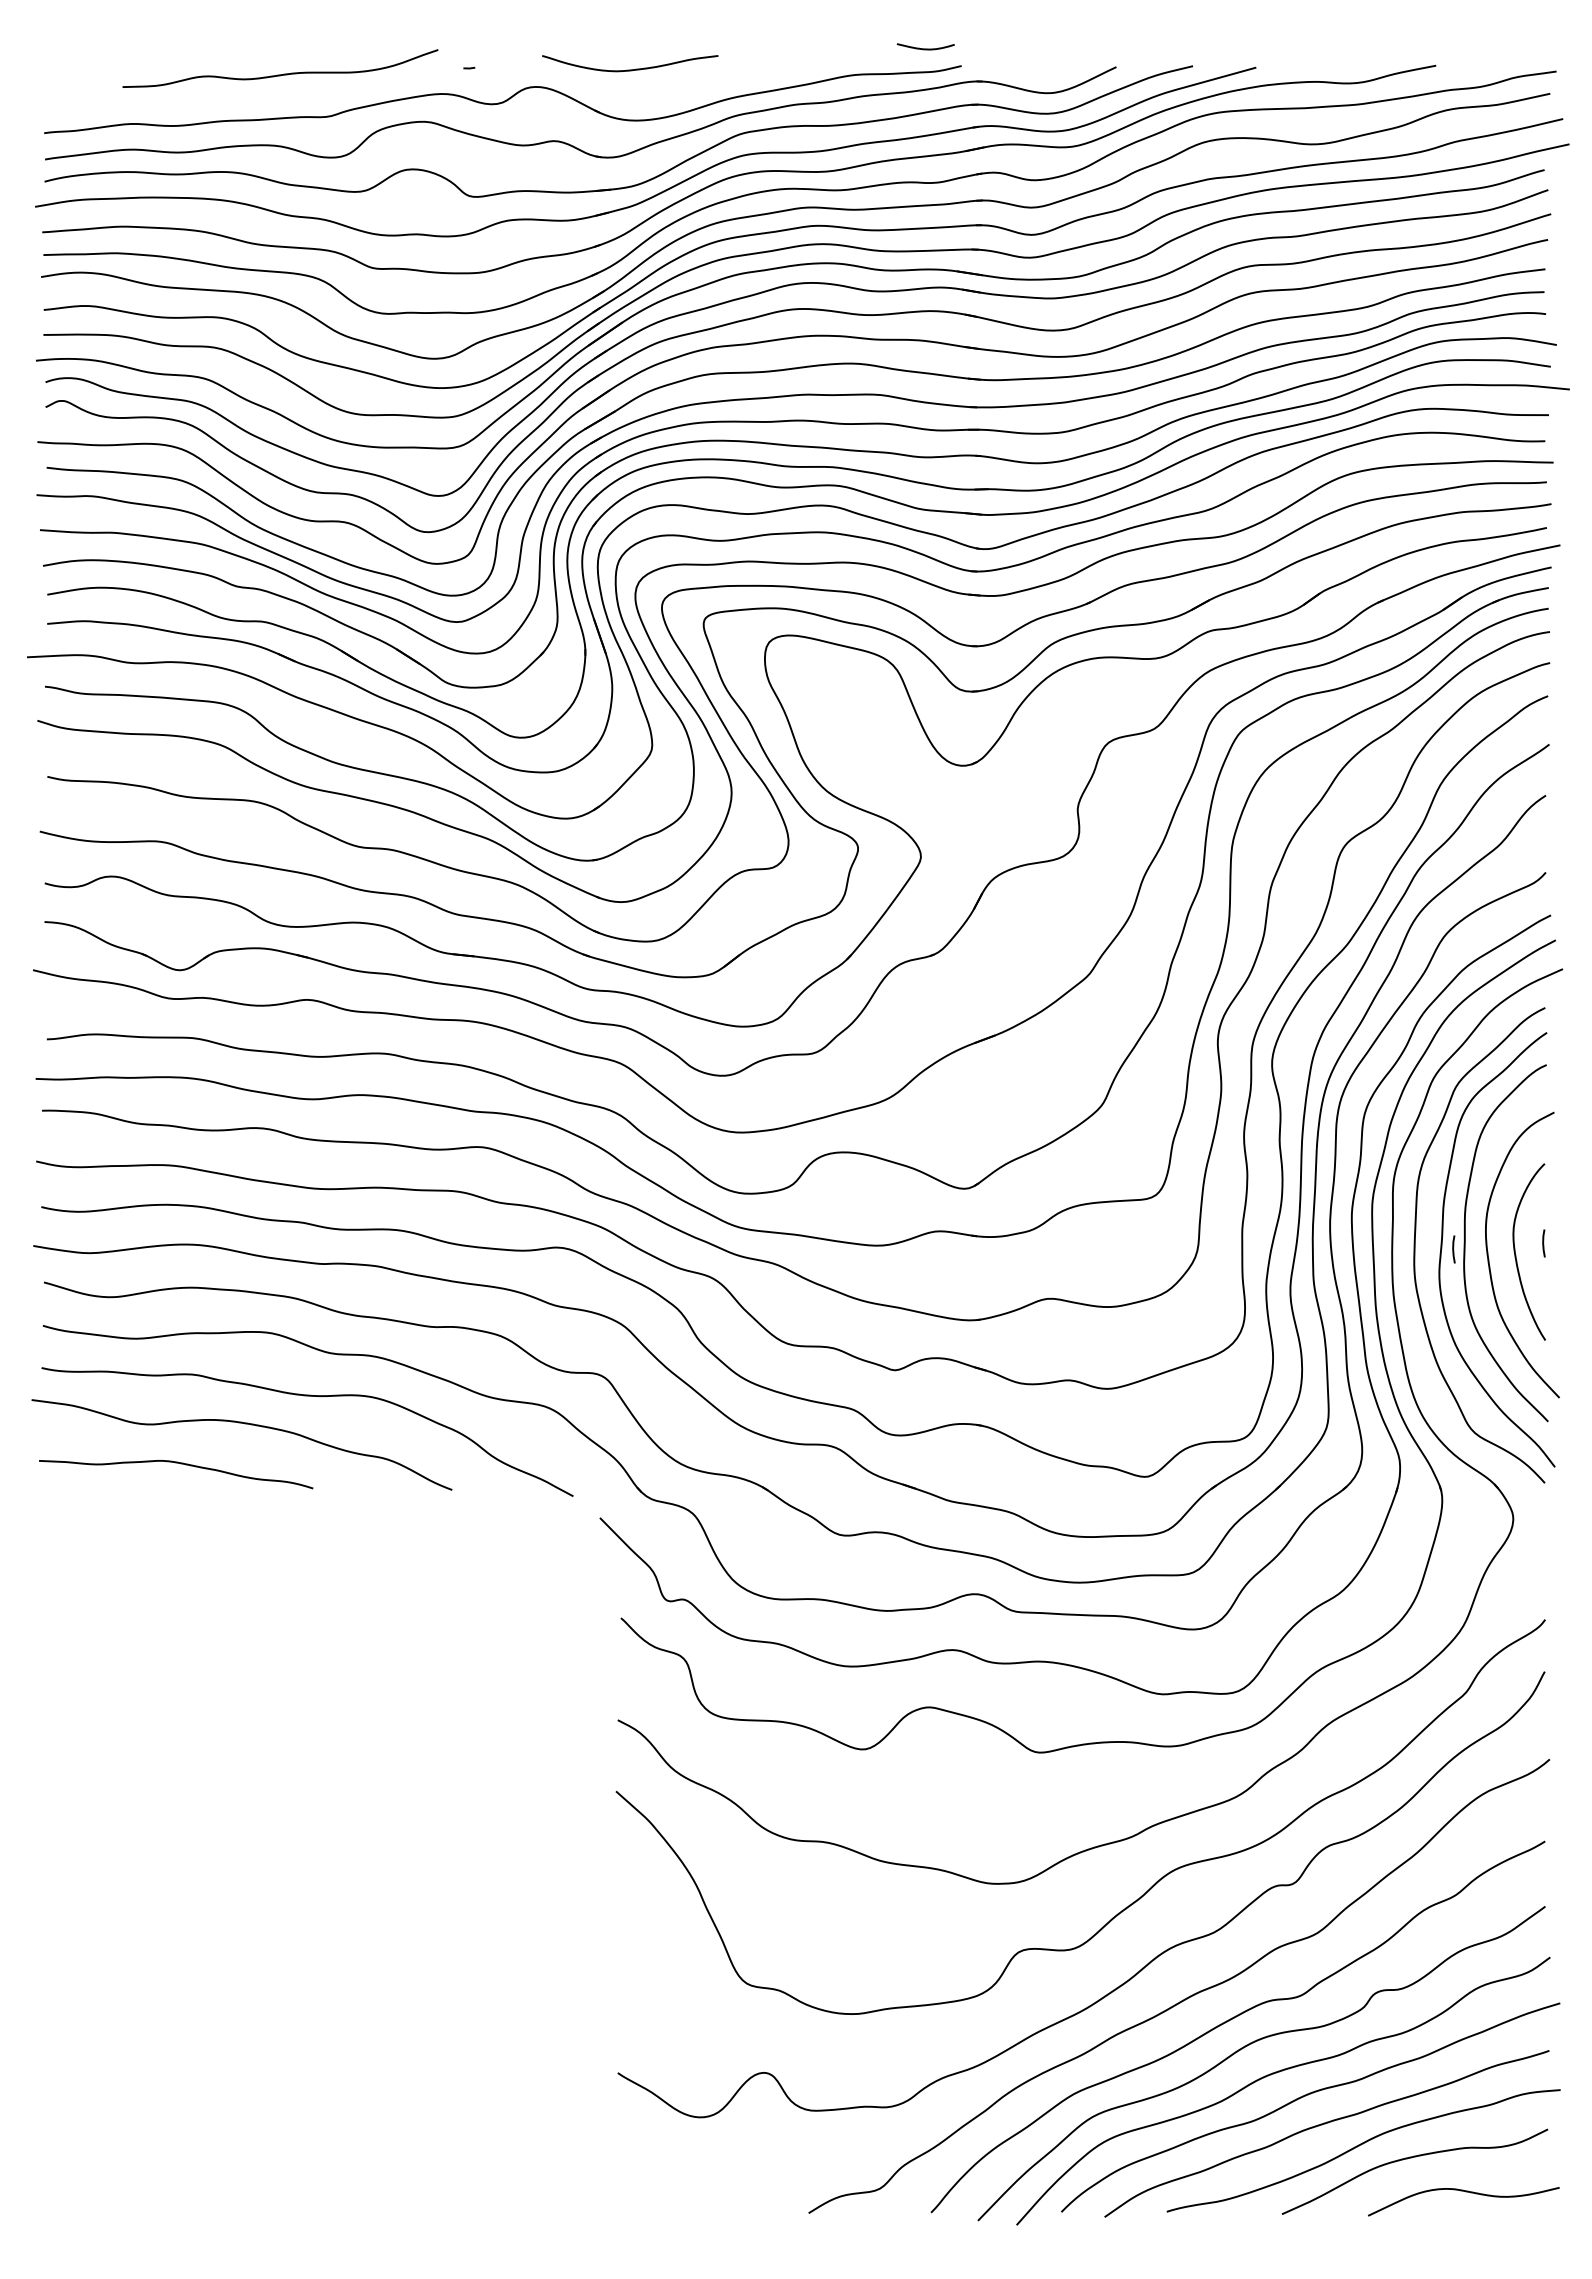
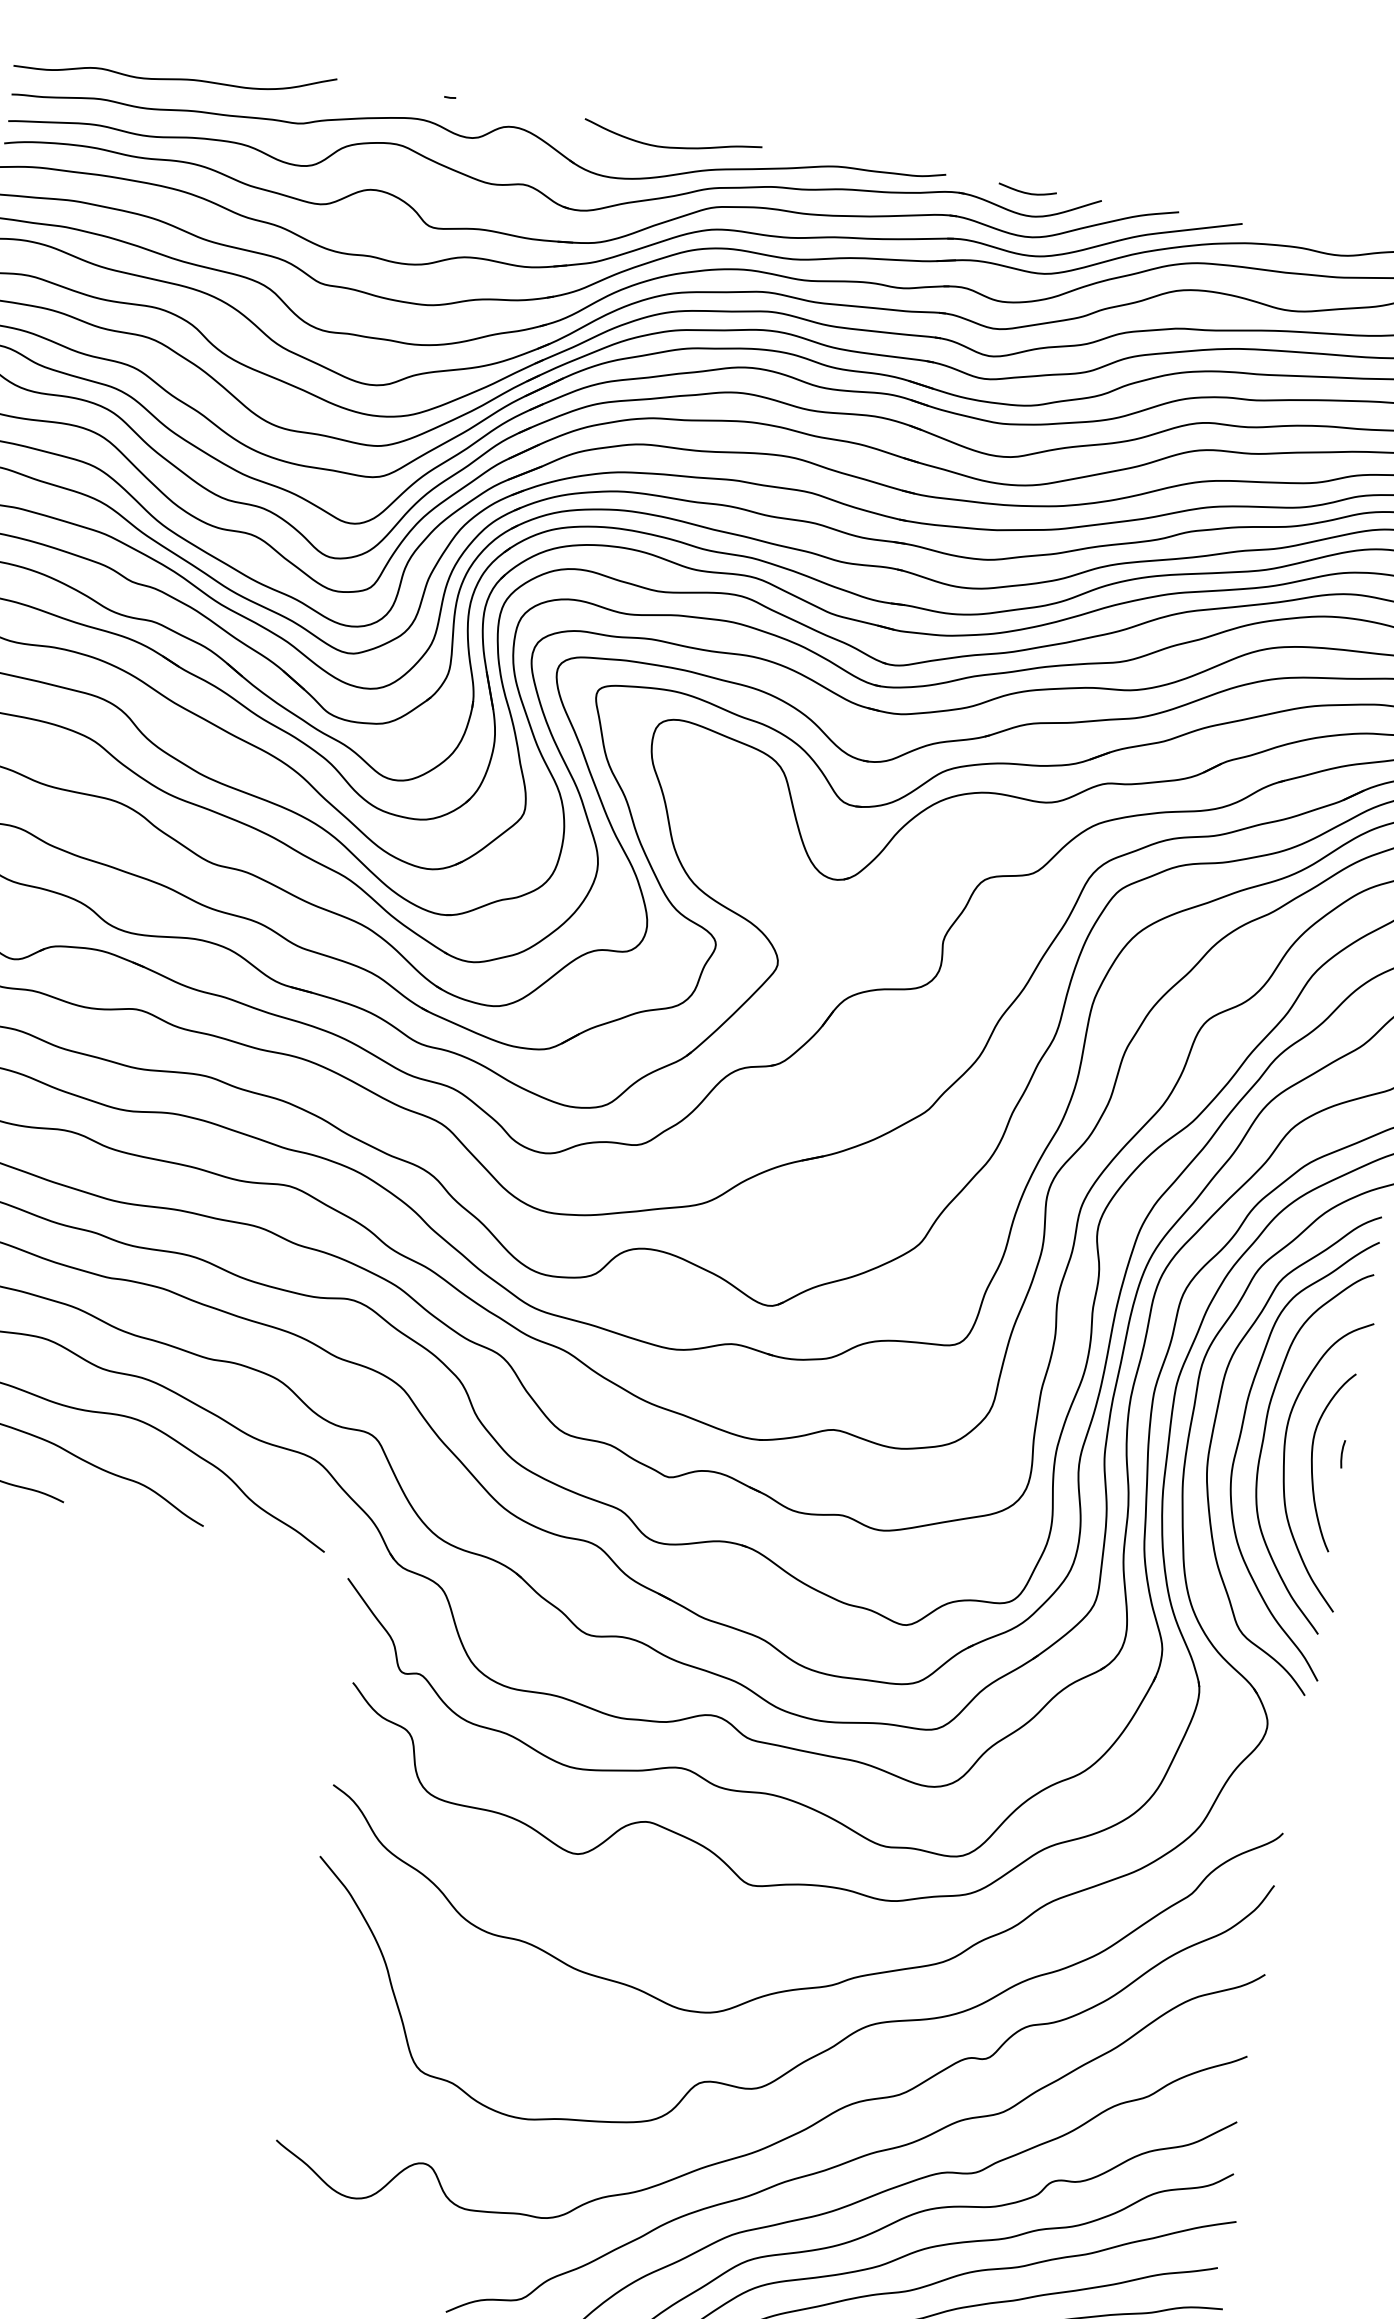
curve: (925, 48) -> (1026, 192), moved
curve: (630, 69) -> (671, 146), moved
curve: (283, 73) -> (177, 78), moved
line: (1453, 1249) -> (1250, 1445), removed

